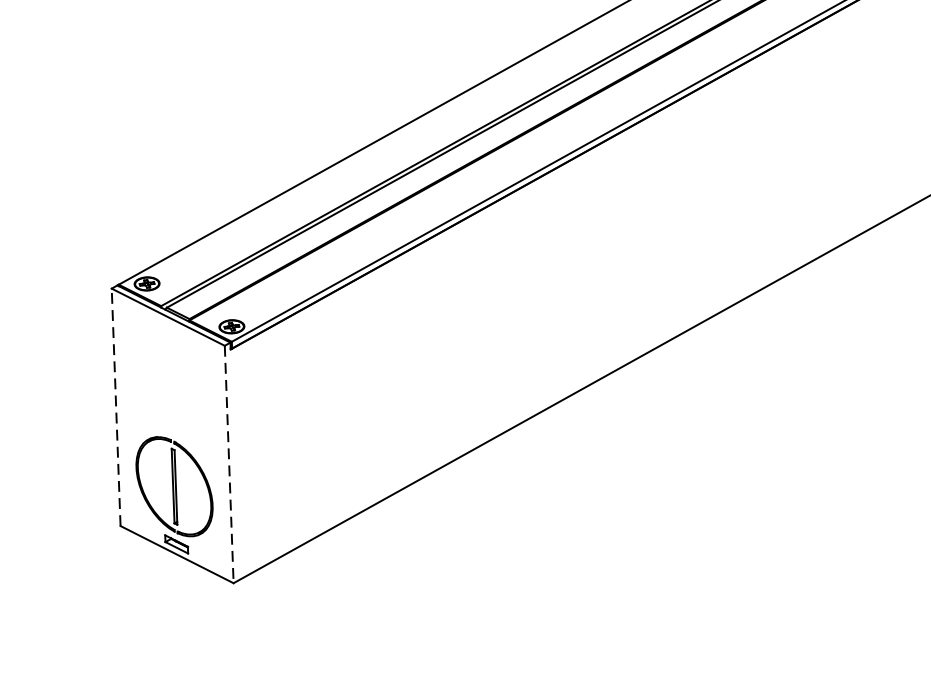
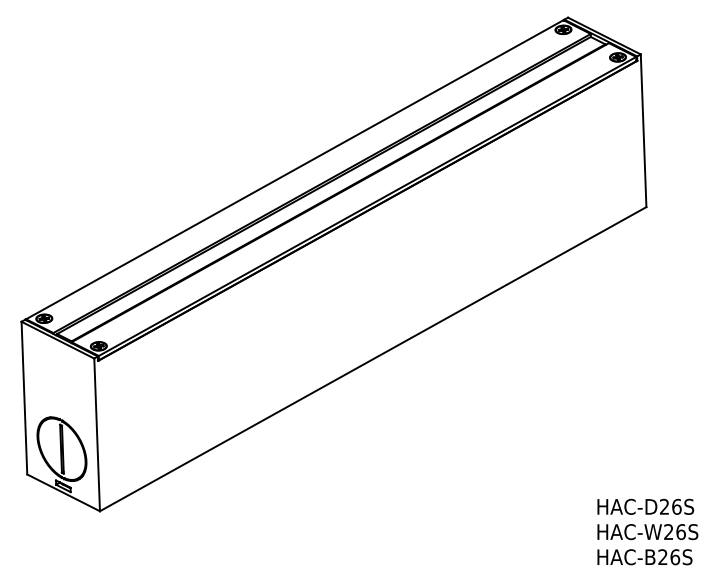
line: (116, 406) -> (24, 397), dashed -> solid
line: (229, 465) -> (97, 435), dashed -> solid

